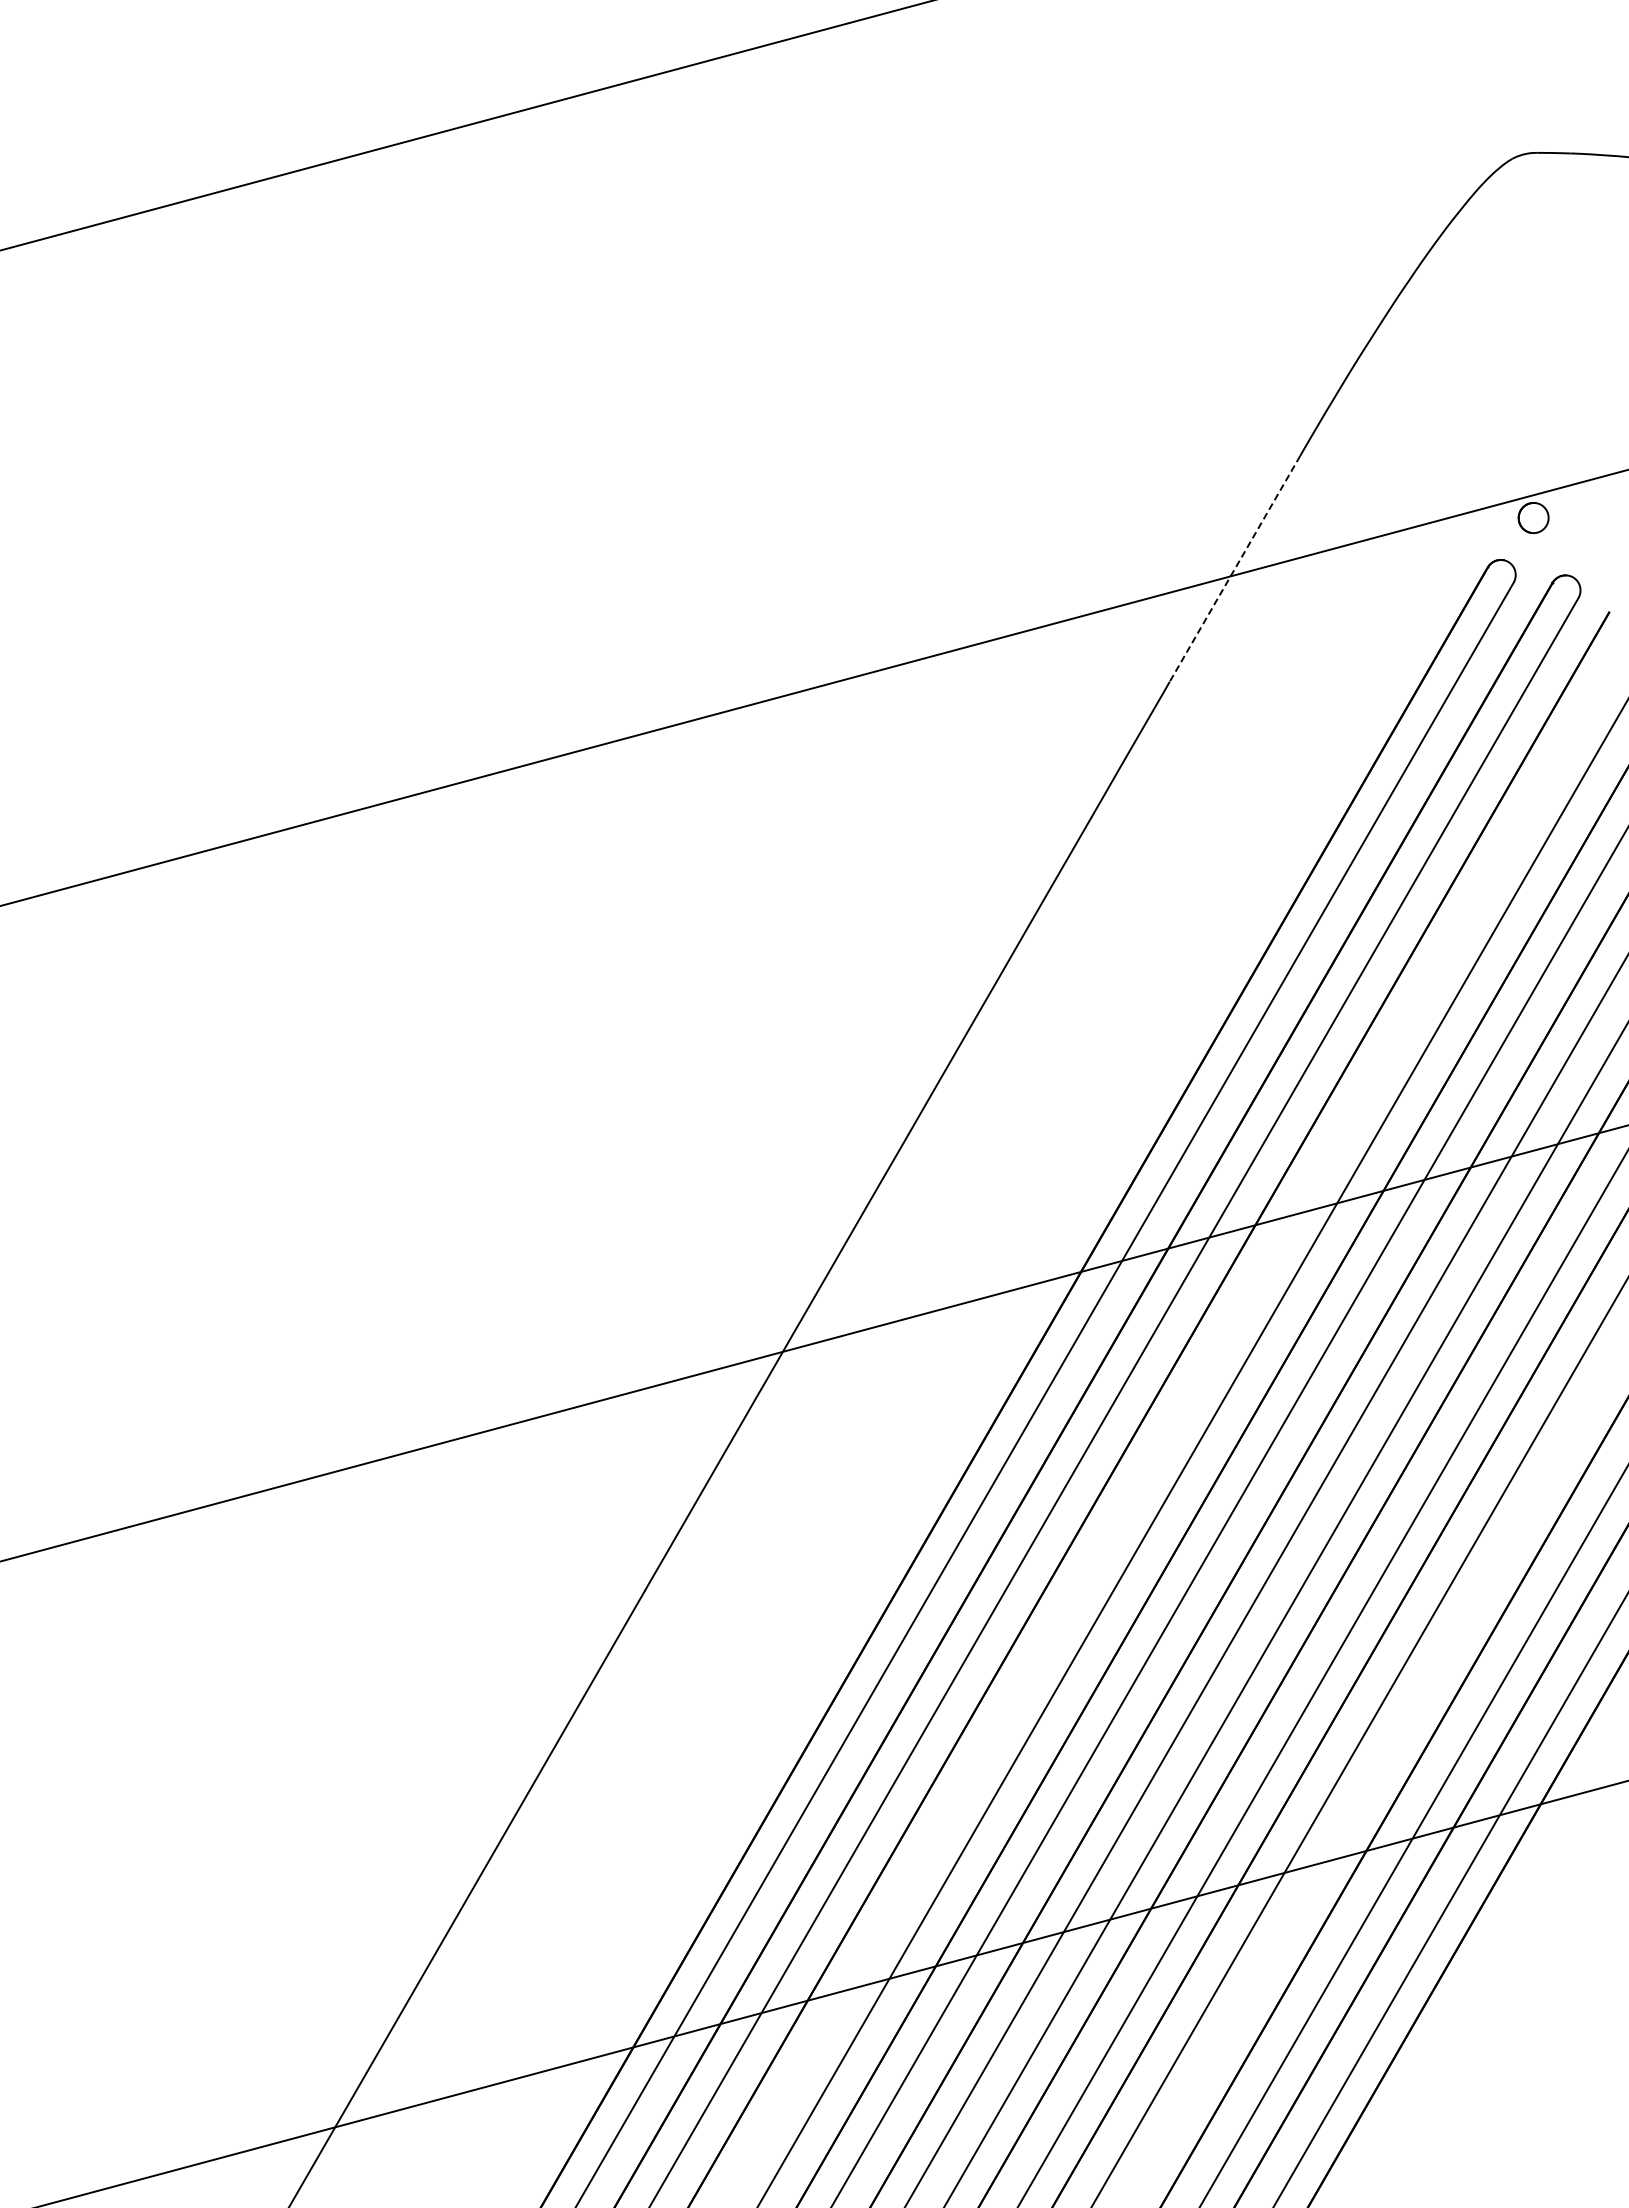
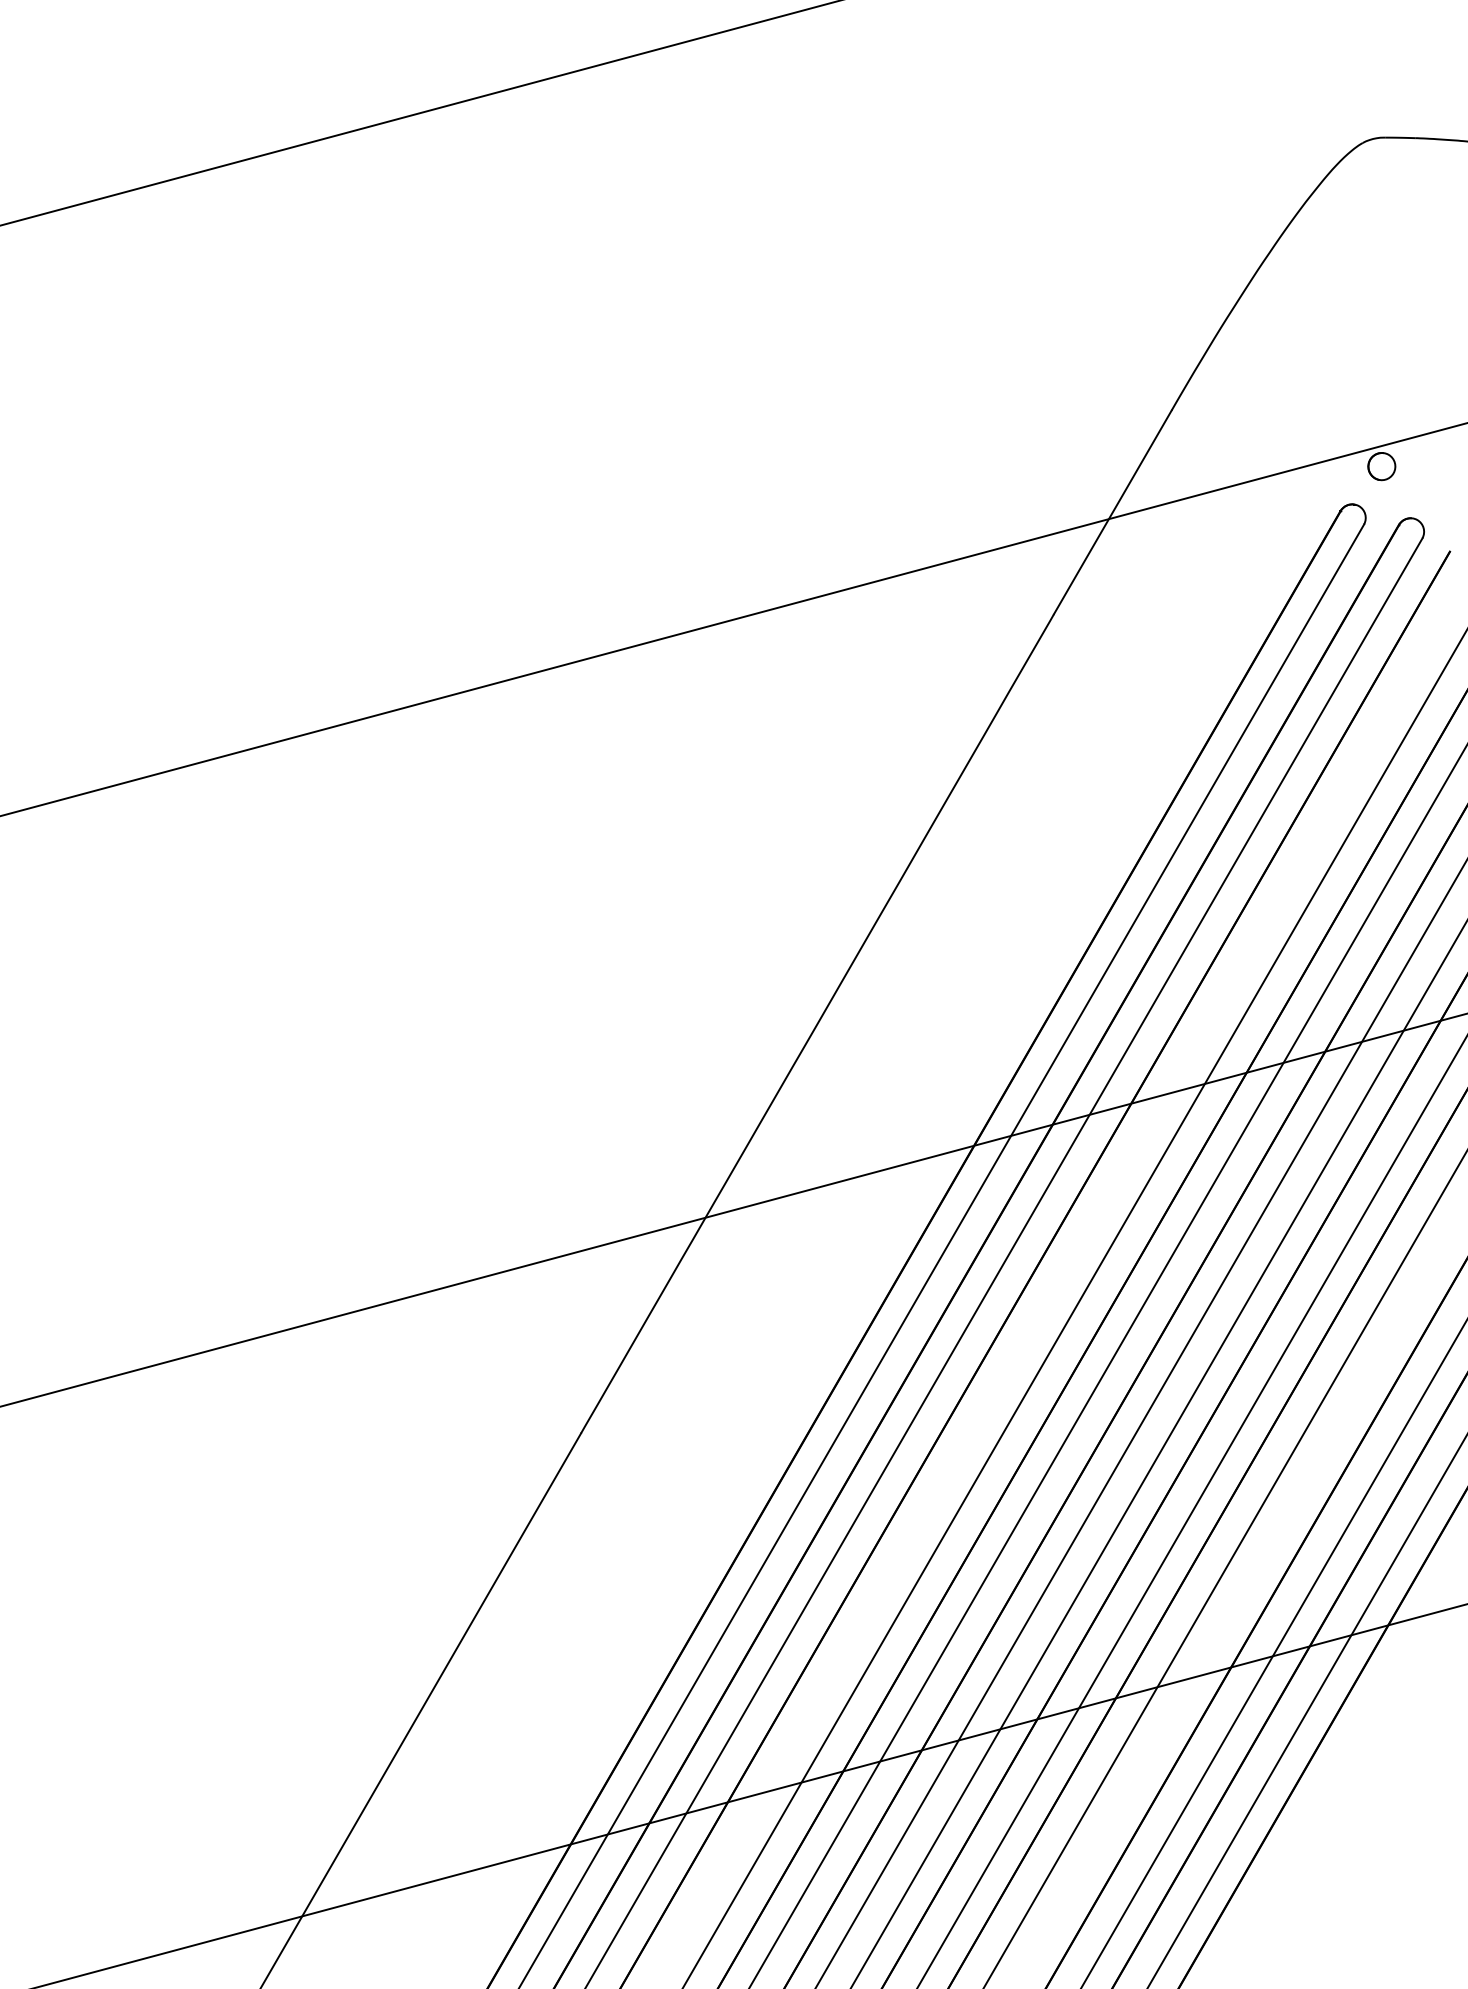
line: (1234, 569) -> (1112, 512), dashed -> solid

